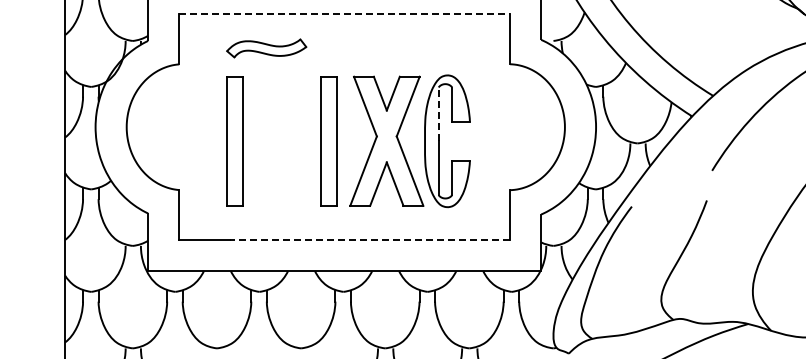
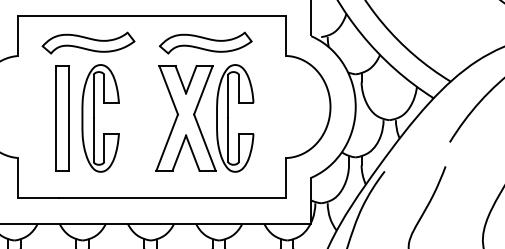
line: (345, 14) -> (152, 15), dashed -> solid
part: (266, 48) -> (88, 43), size x1.43
part: (410, 48) -> (205, 43), added
line: (438, 114) -> (227, 96), dashed -> solid
part: (273, 141) -> (94, 118), added
part: (328, 141) -> (138, 118), removed
line: (370, 239) -> (172, 198), dashed -> solid

